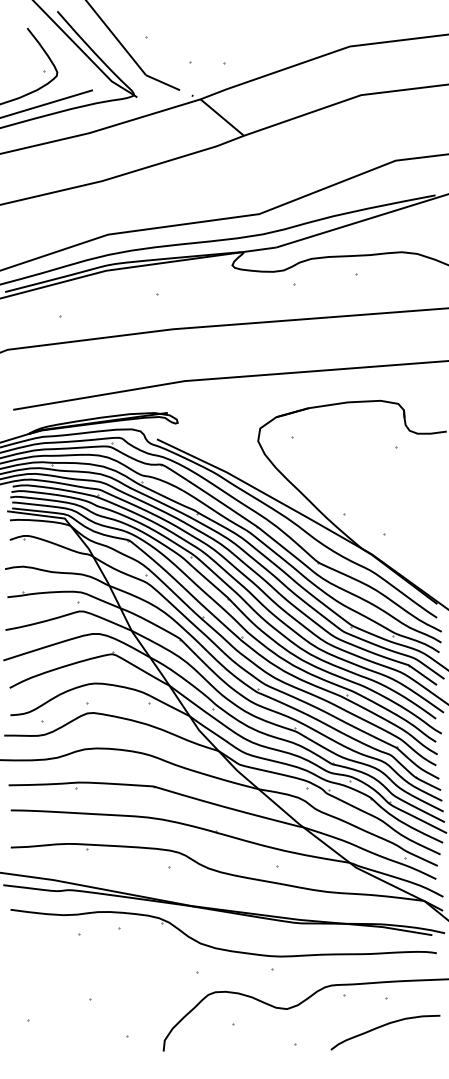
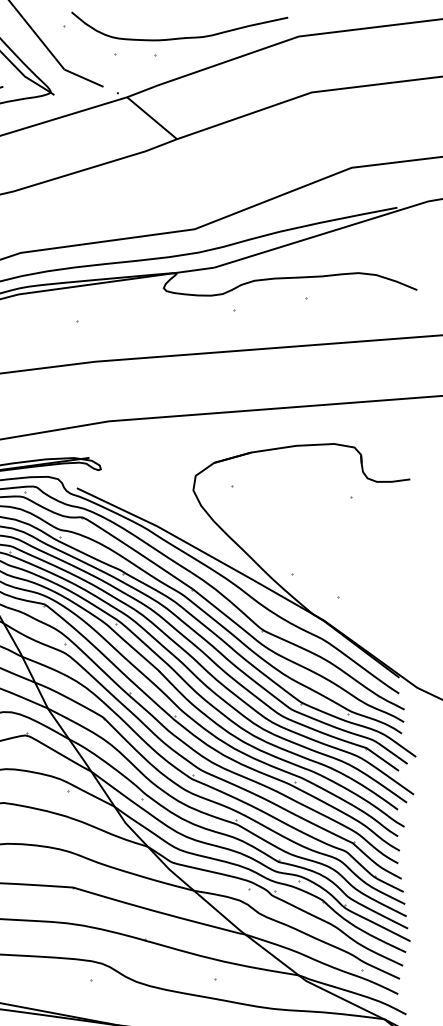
curve: (246, 47) -> (179, 37), added

